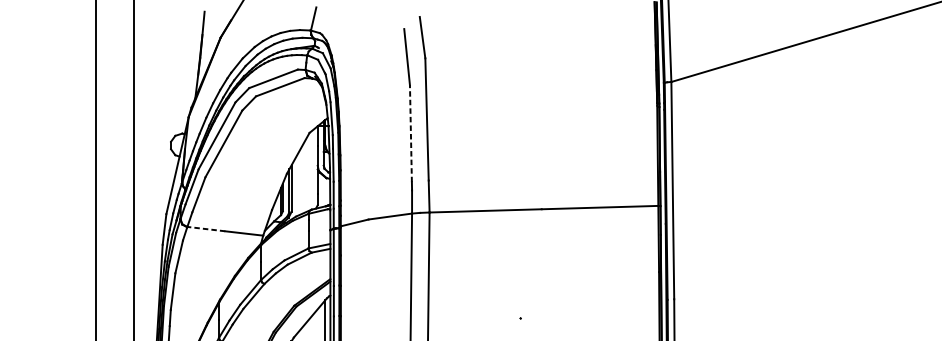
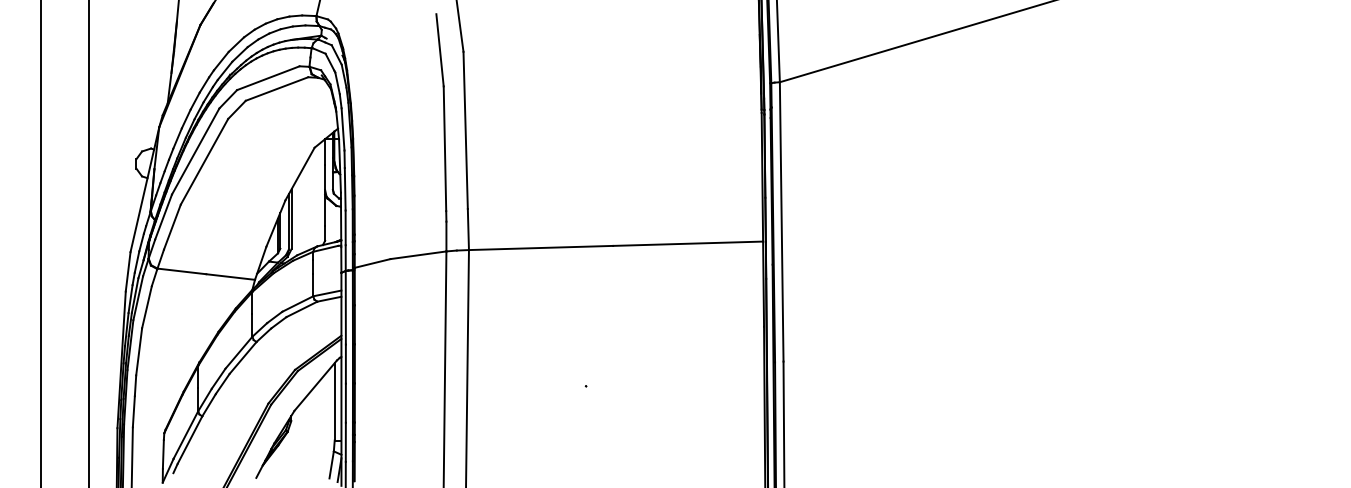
line: (410, 133) -> (444, 148), dashed -> solid
line: (206, 229) -> (181, 271), dashed -> solid

